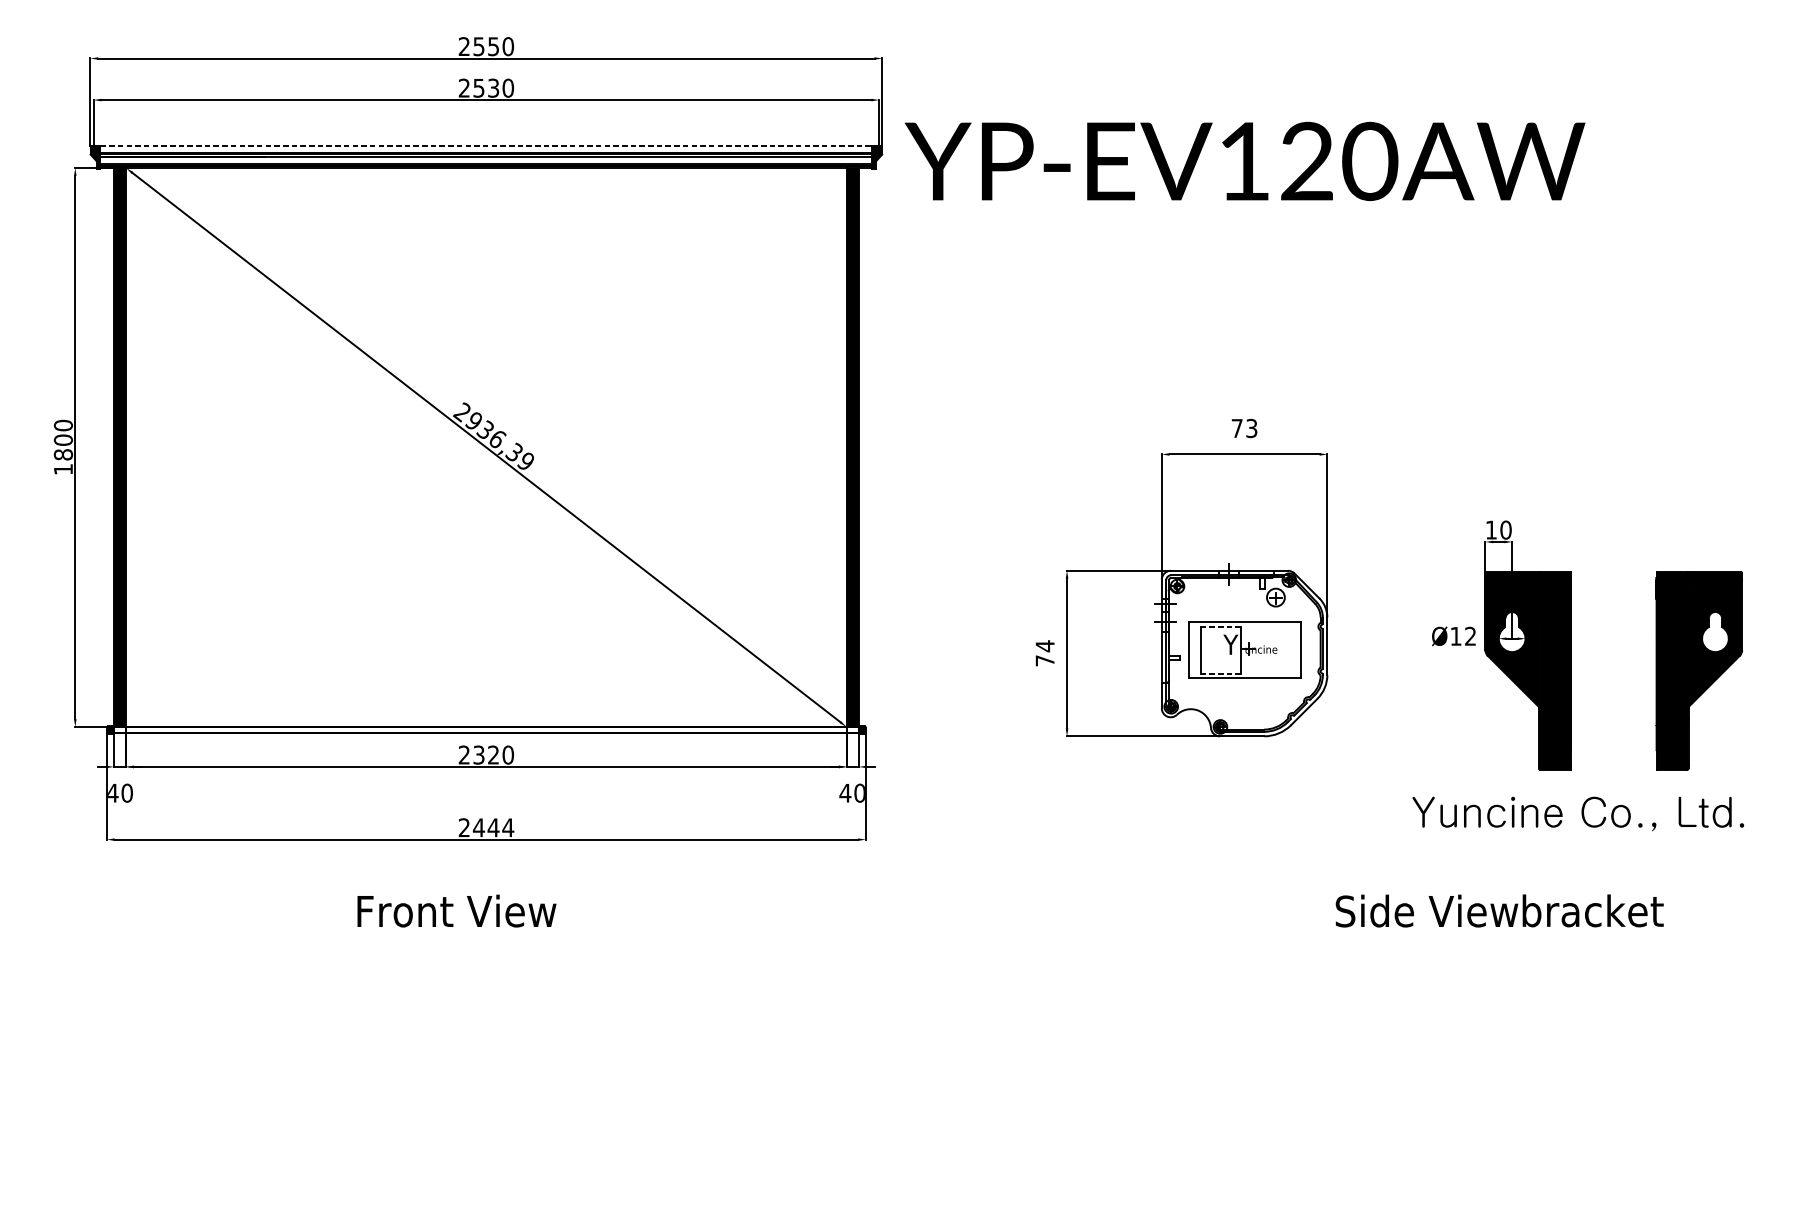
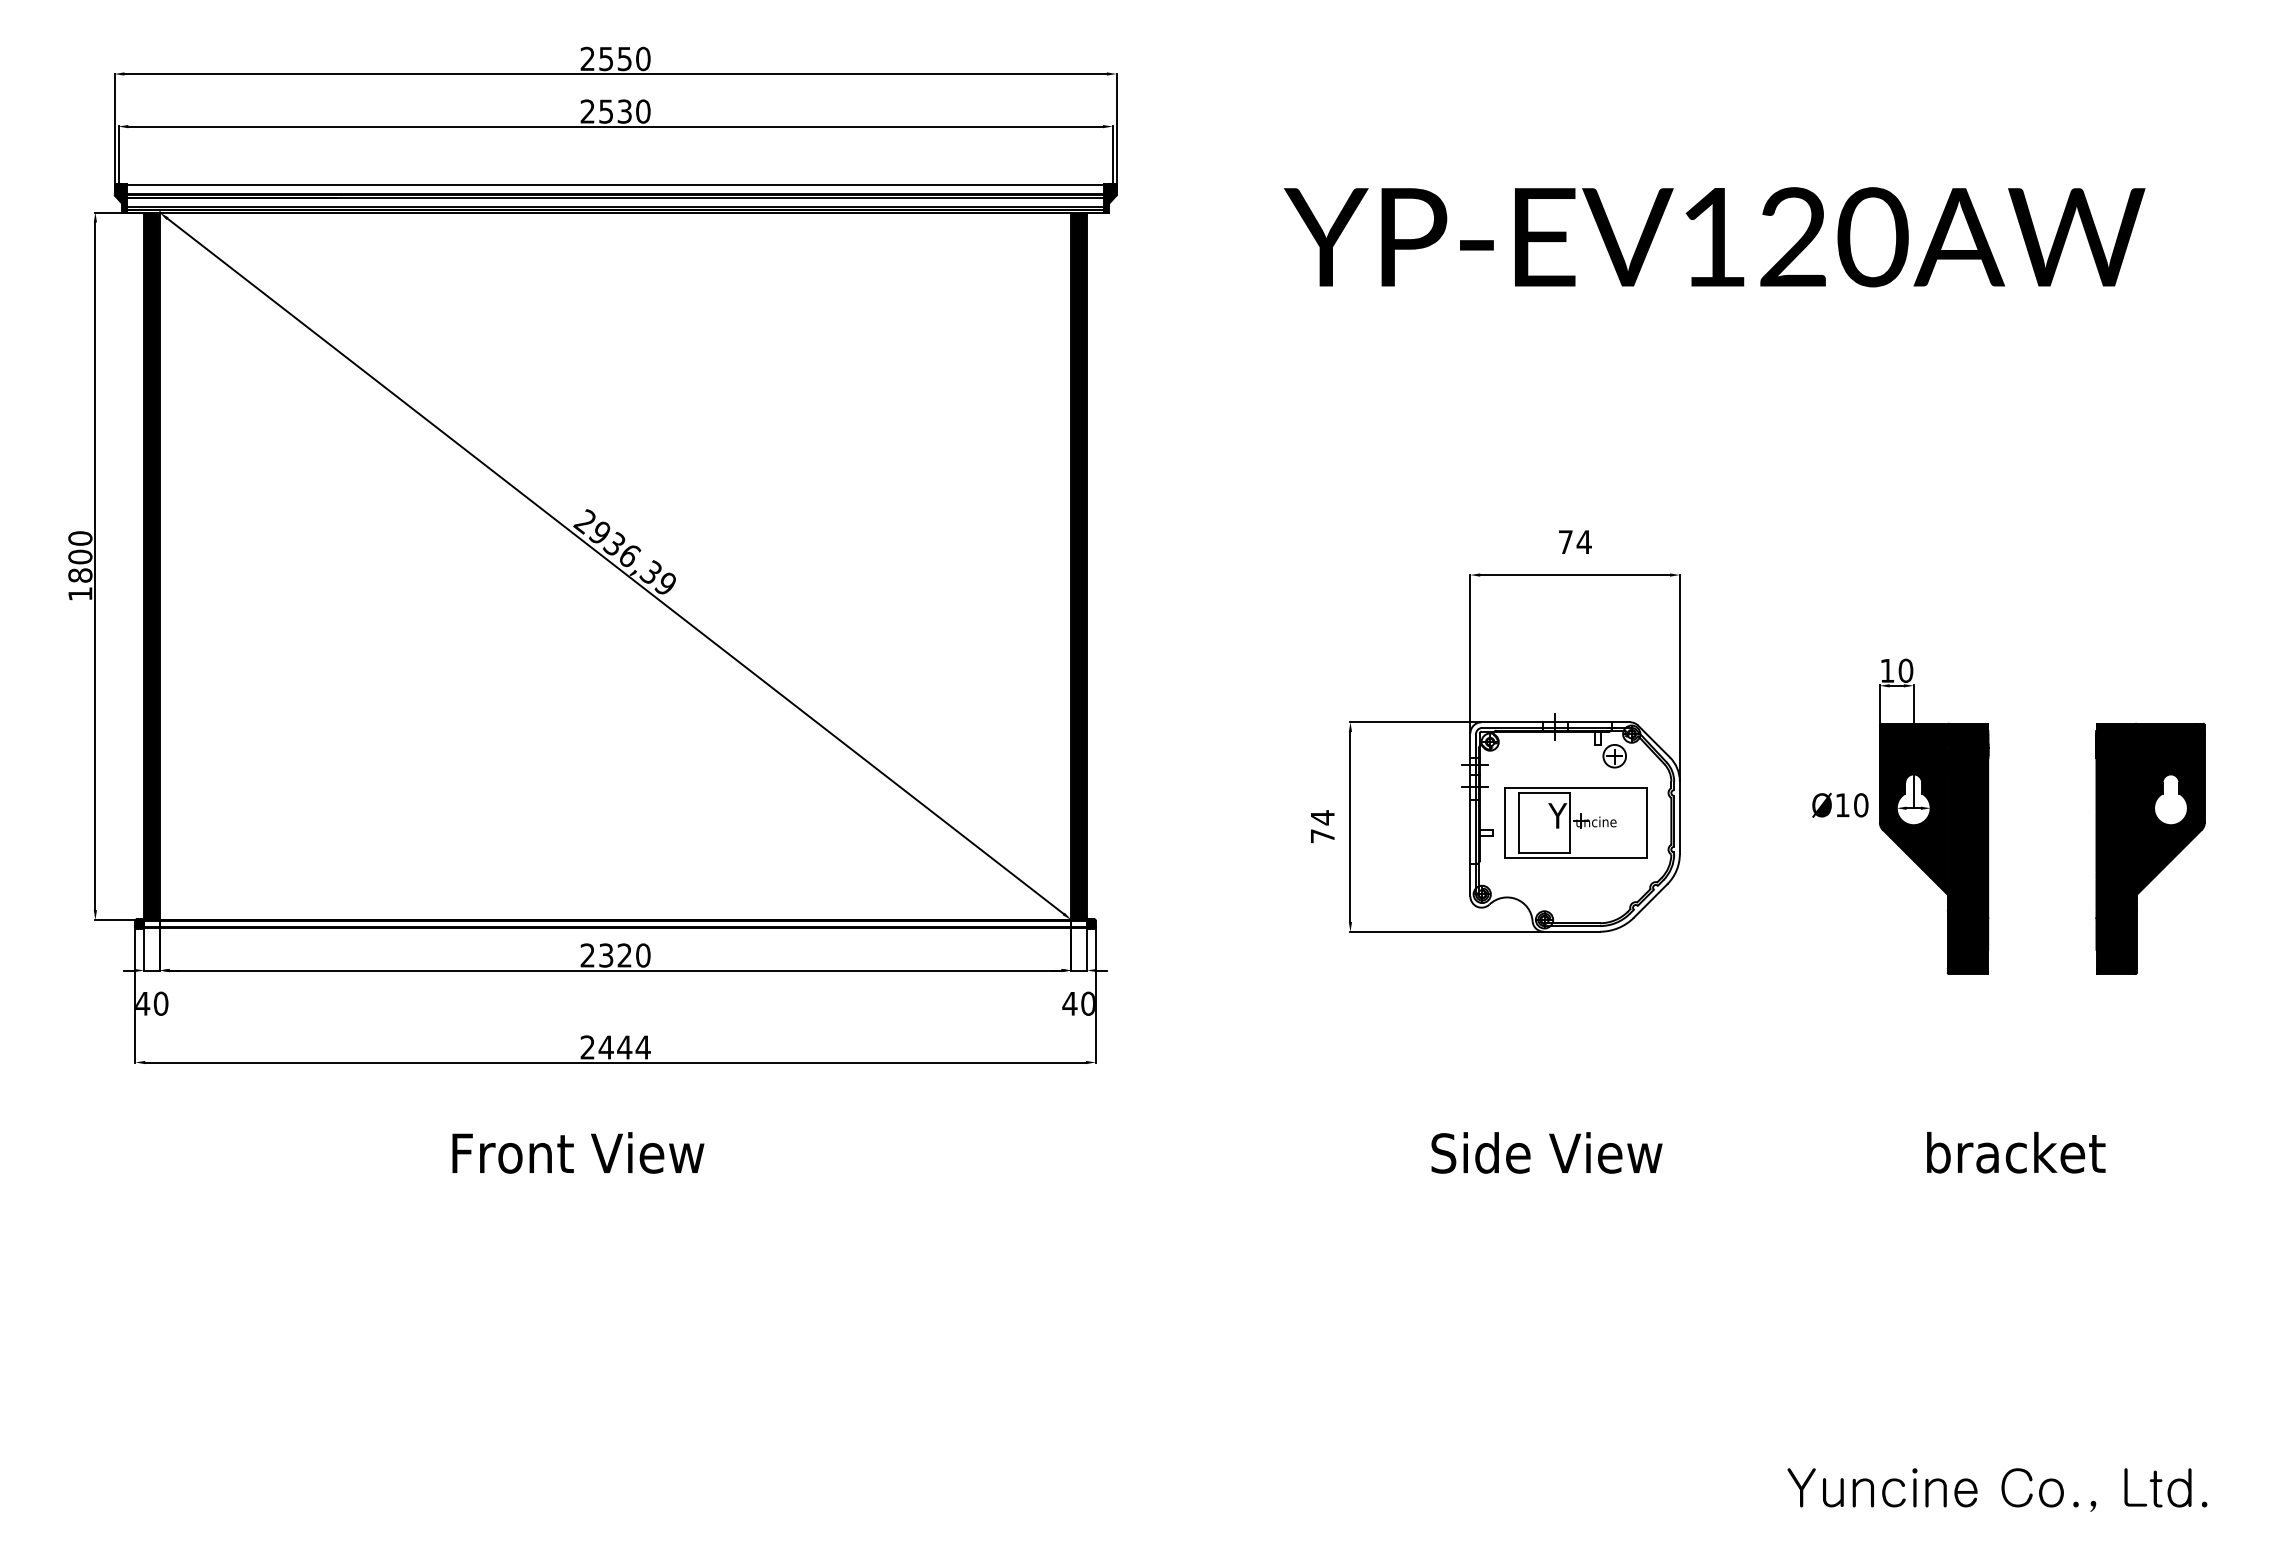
line: (487, 146) -> (616, 185), dashed -> solid
text: (1244, 161) -> (1714, 237), moved
text: (1251, 428) -> (1583, 542), 73 -> 74
line: (1221, 627) -> (1545, 793), dashed -> solid
text: (1470, 636) -> (1861, 805), Ø12 -> Ø10
line: (1221, 673) -> (1545, 852), dashed -> solid
text: (1578, 813) -> (1997, 1489), moved
text: (1426, 910) -> (1546, 1152), moved

